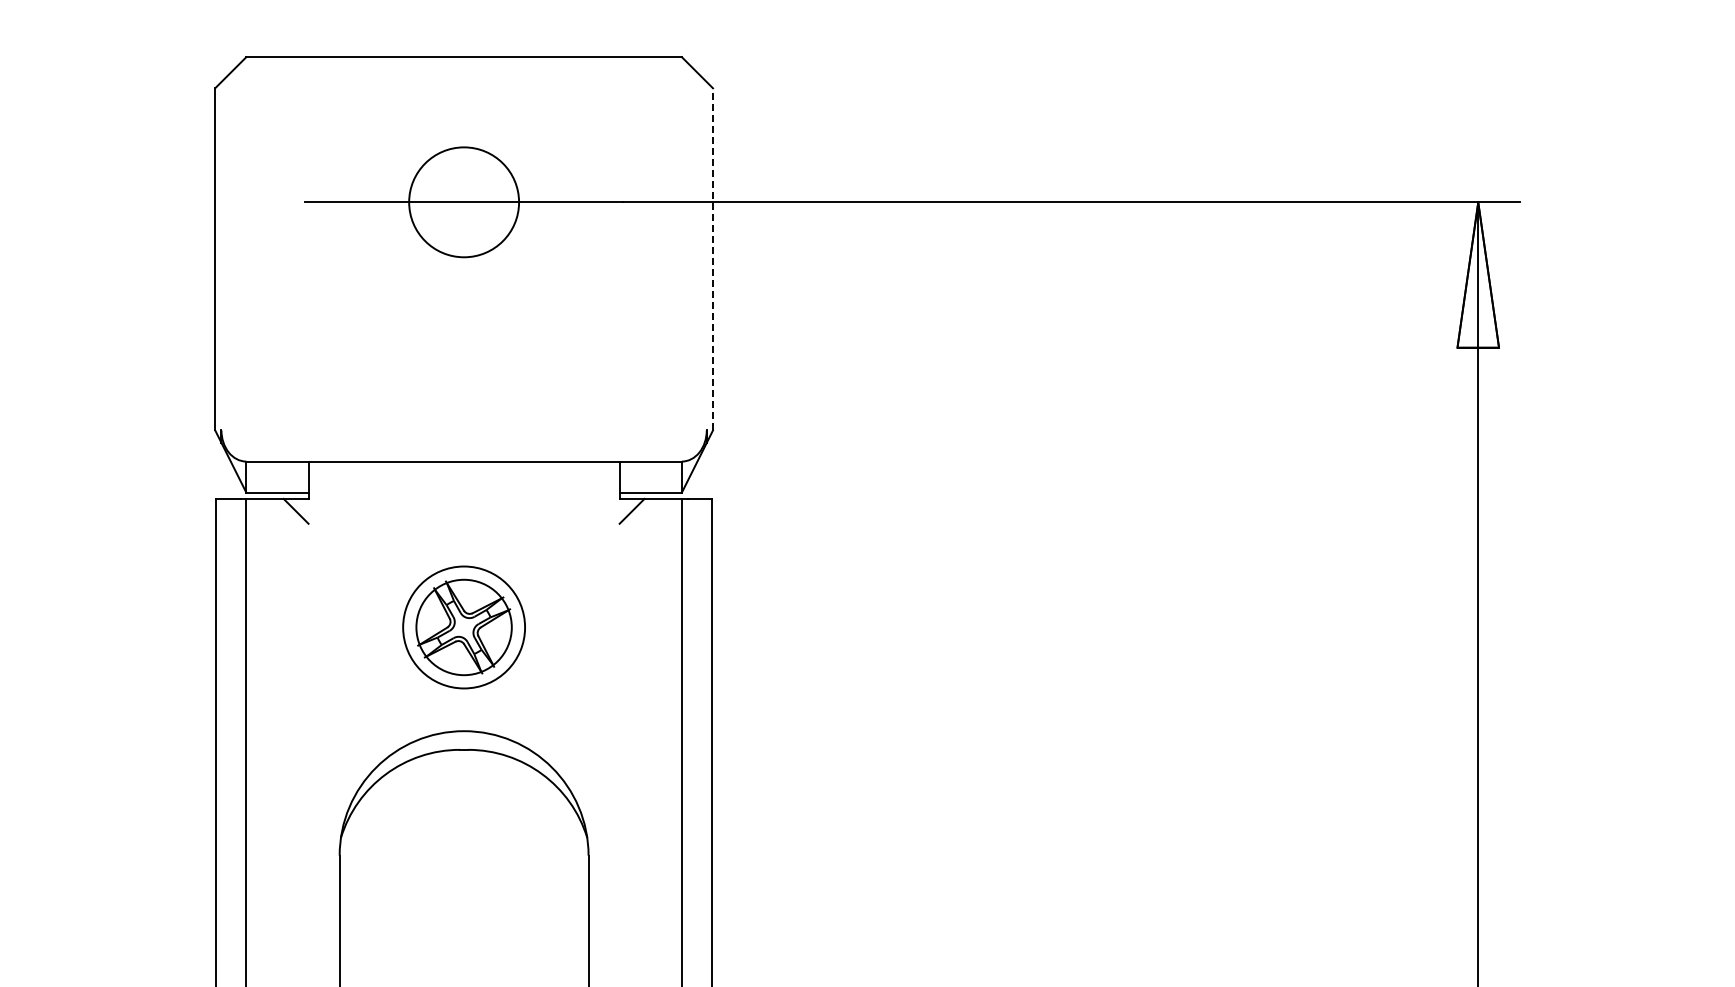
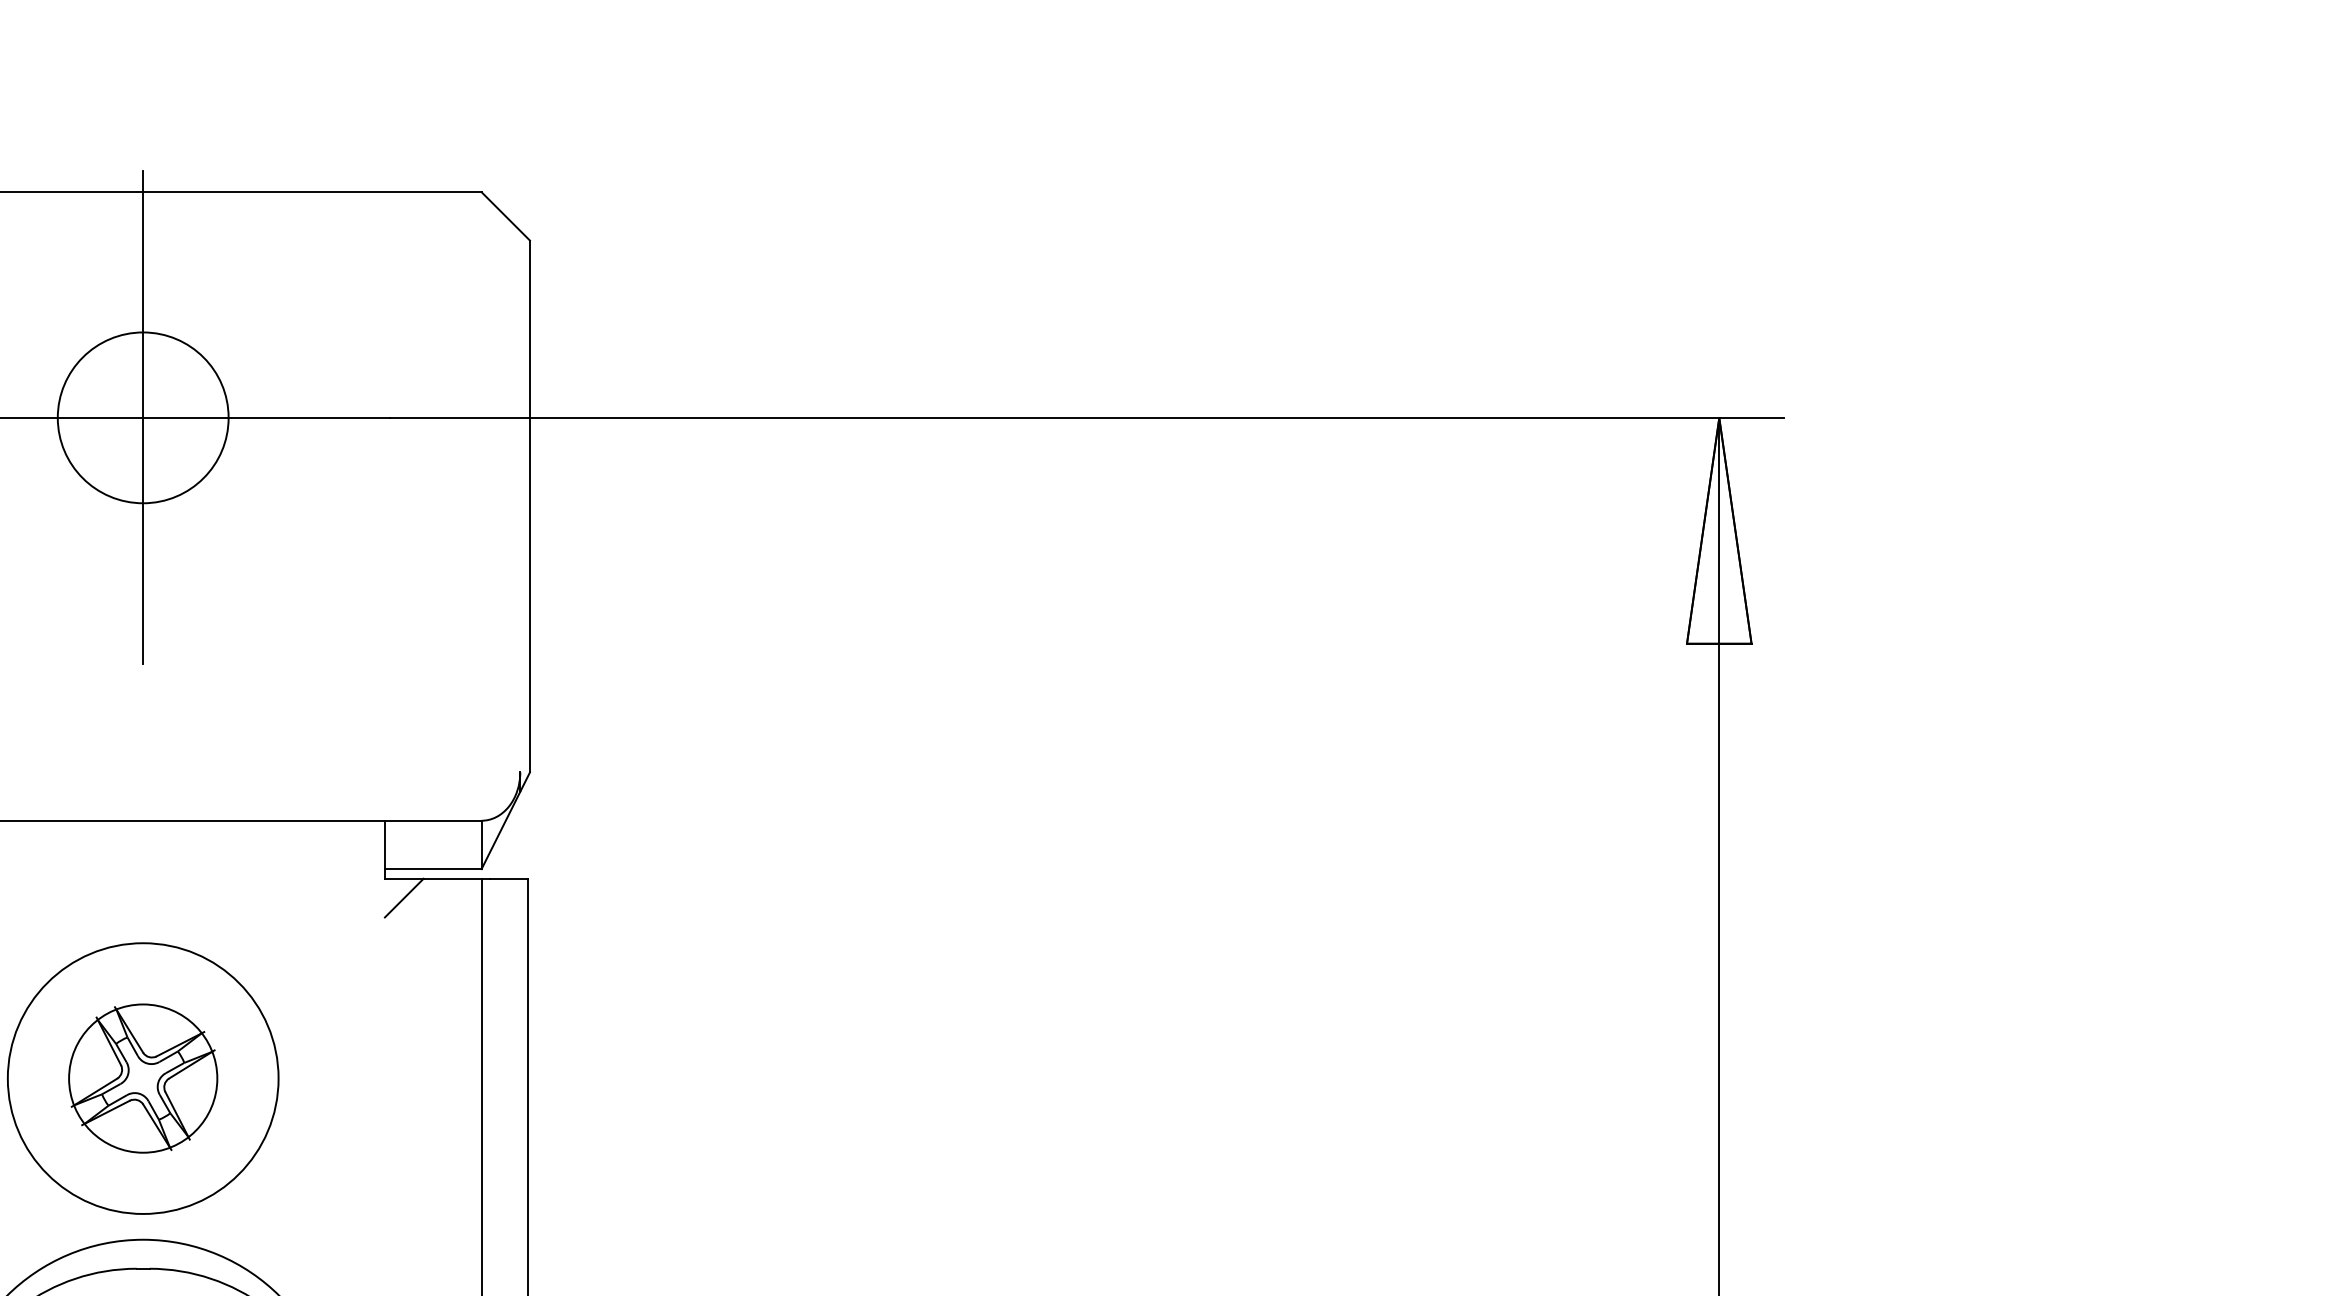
line: (464, 201) -> (143, 416), added
line: (712, 258) -> (529, 505), dashed -> solid
circle: (464, 627) -> (143, 1078), size x1.43

